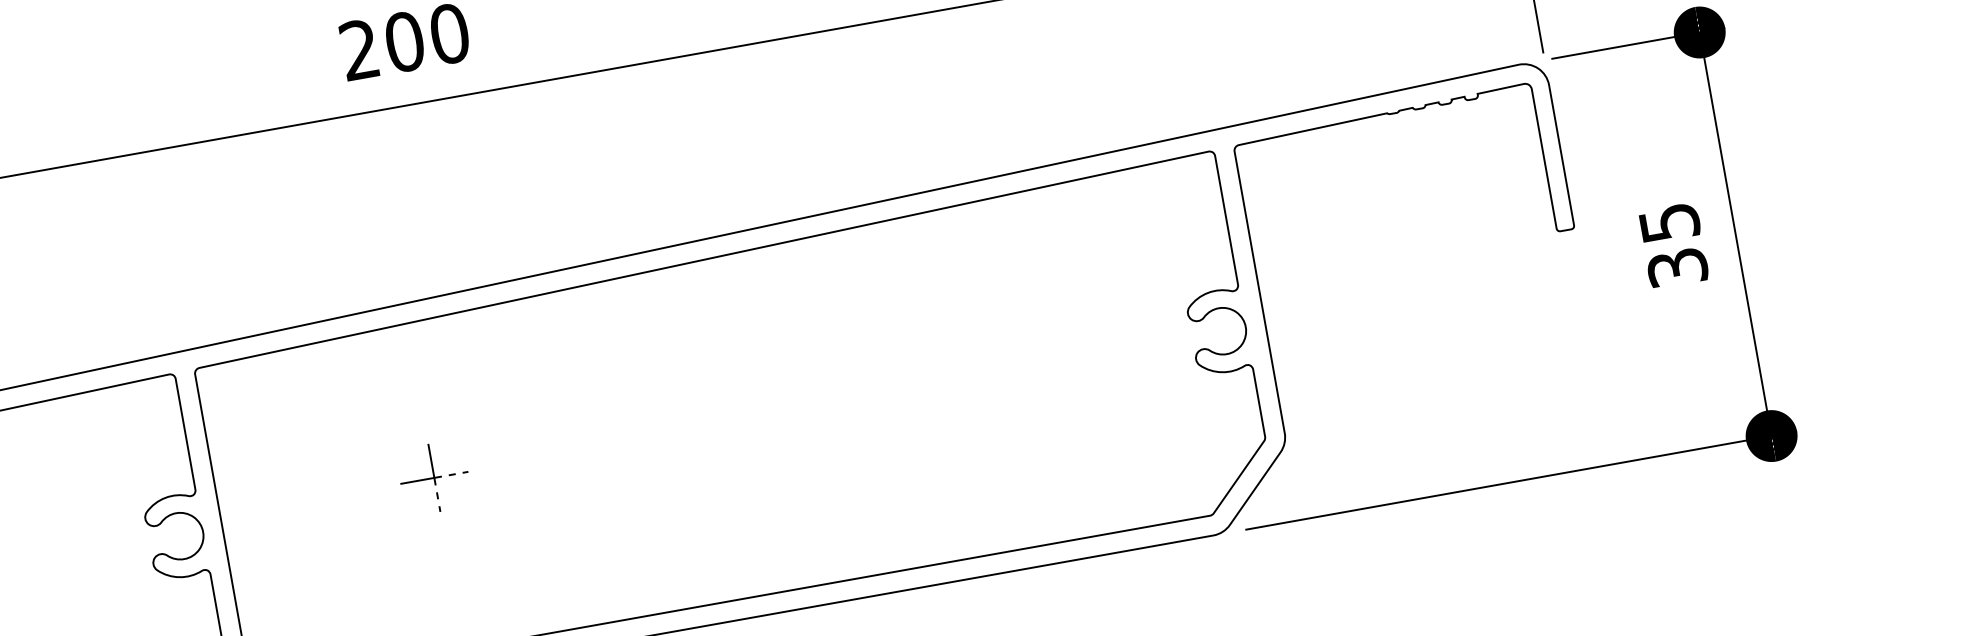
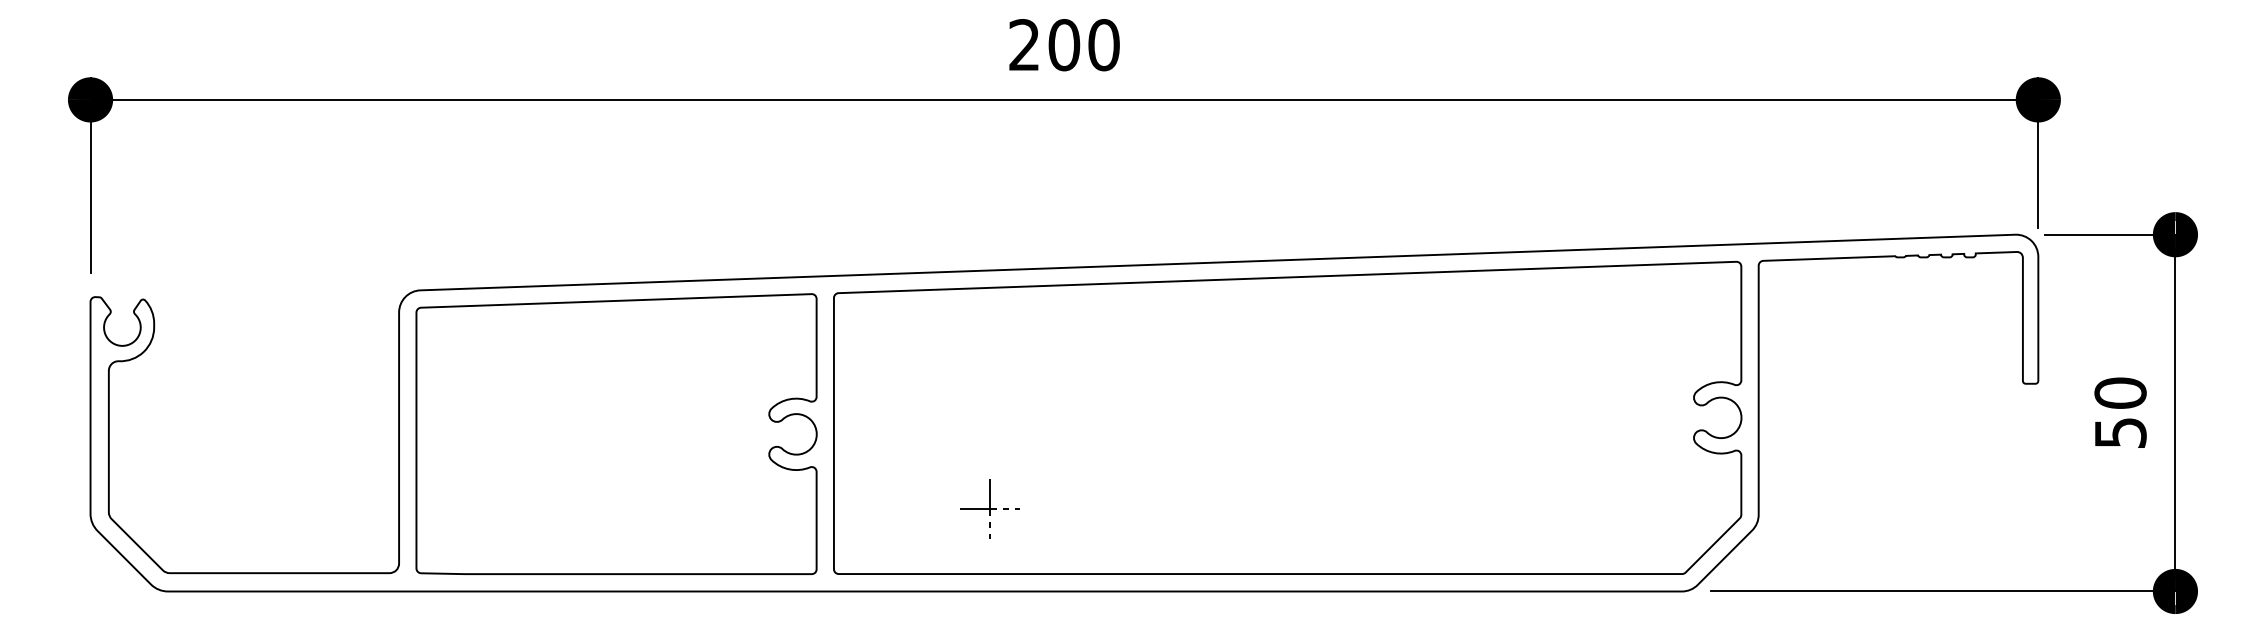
text: (1673, 244) -> (2120, 412), 35 -> 50
part: (433, 477) -> (989, 508), moved

